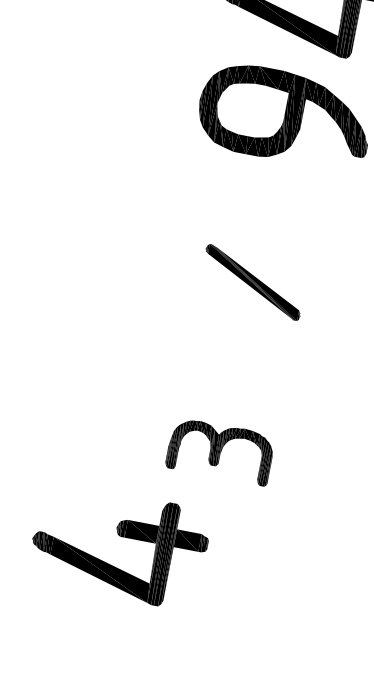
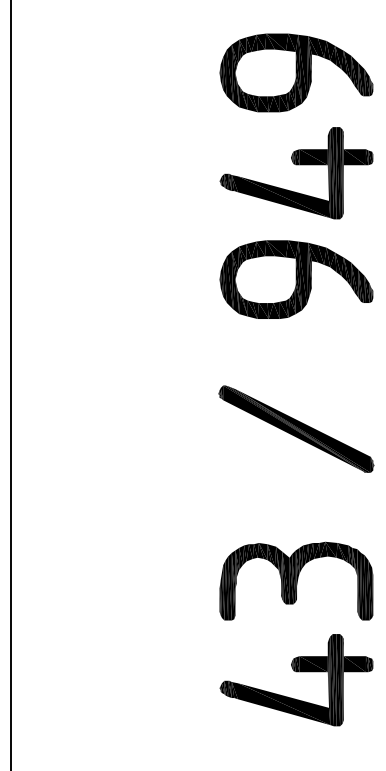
part: (253, 281) -> (296, 428), size x1.67
part: (220, 450) -> (296, 580), size x1.67
part: (121, 537) -> (296, 672), moved

